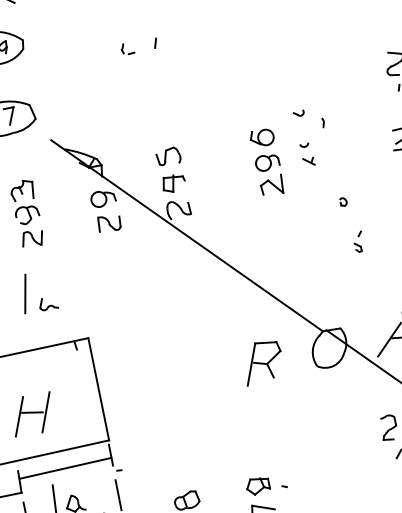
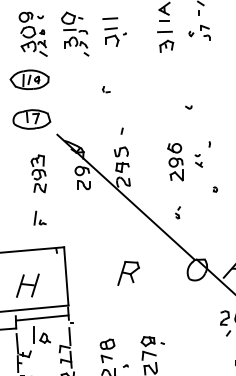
line: (154, 42) -> (121, 130), moved
part: (298, 113) -> (188, 107), moved
part: (357, 241) -> (177, 212), moved
part: (38, 290) -> (39, 217), size x0.6
part: (263, 363) -> (128, 273), moved

